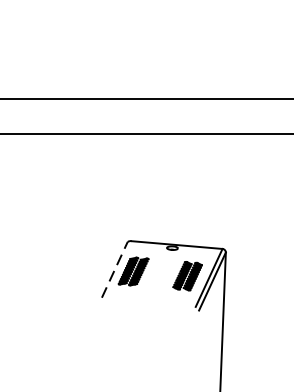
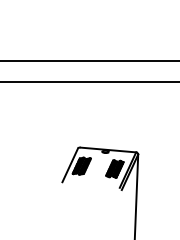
line: (115, 270) -> (70, 165), dashed -> solid

